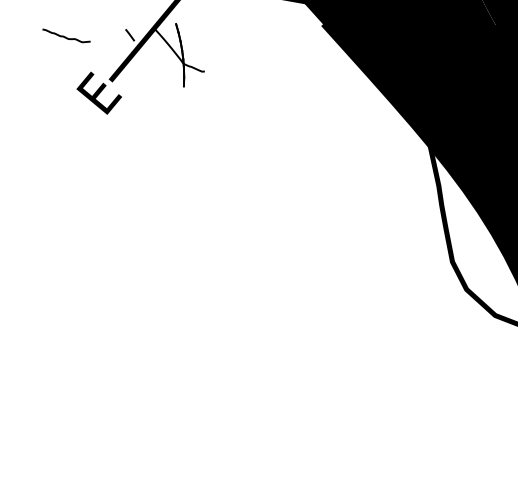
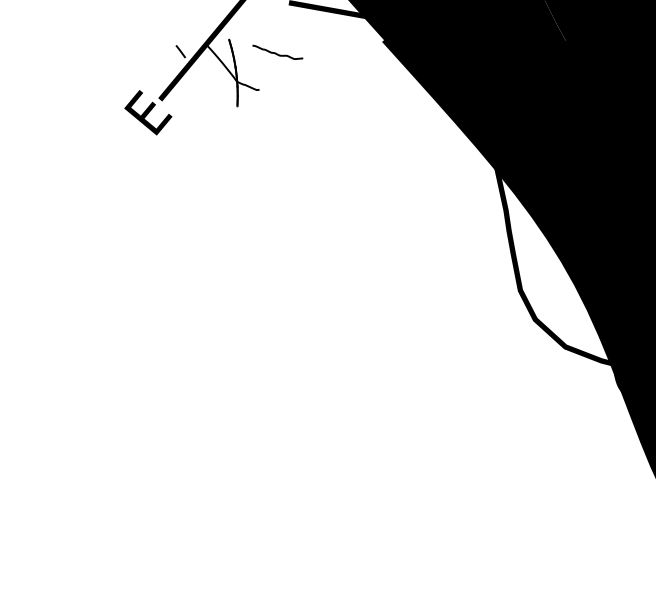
curve: (66, 36) -> (277, 53), moved

